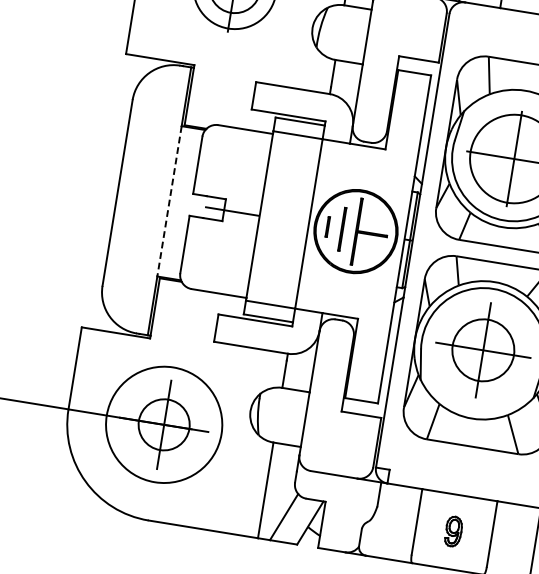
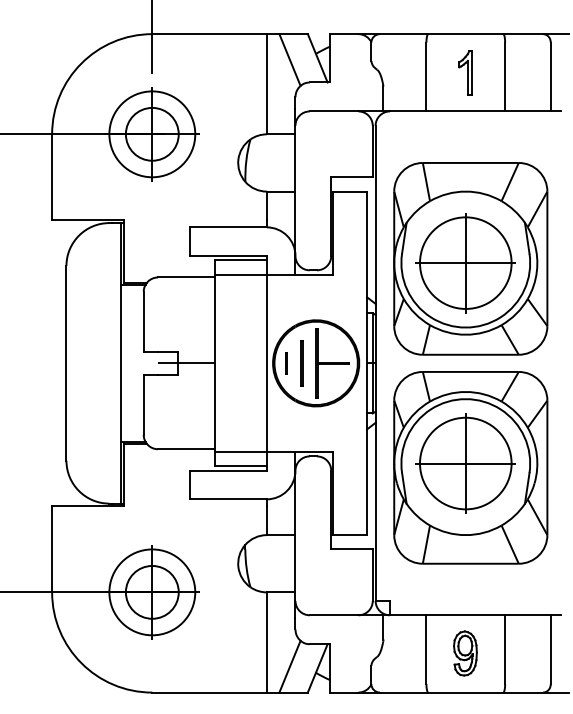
line: (169, 201) -> (120, 363), dashed -> solid
circle: (483, 350) -> (465, 463), size x1.43
circle: (164, 425) -> (152, 592), size x0.71
part: (453, 531) -> (465, 653), size x1.43

